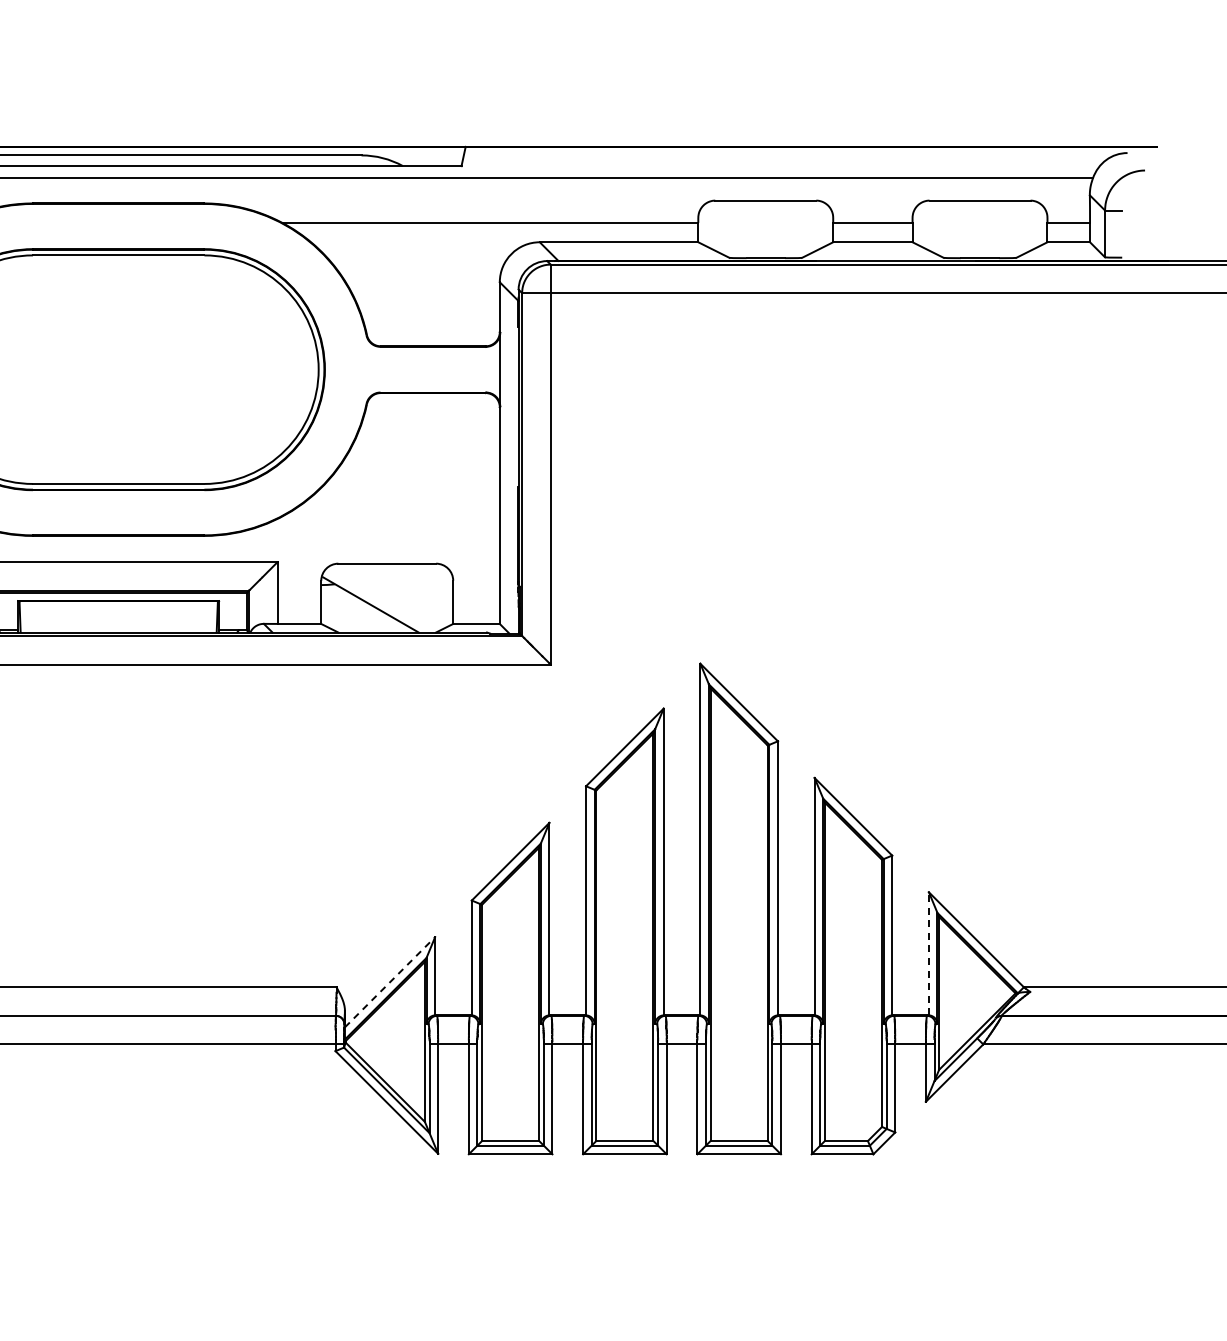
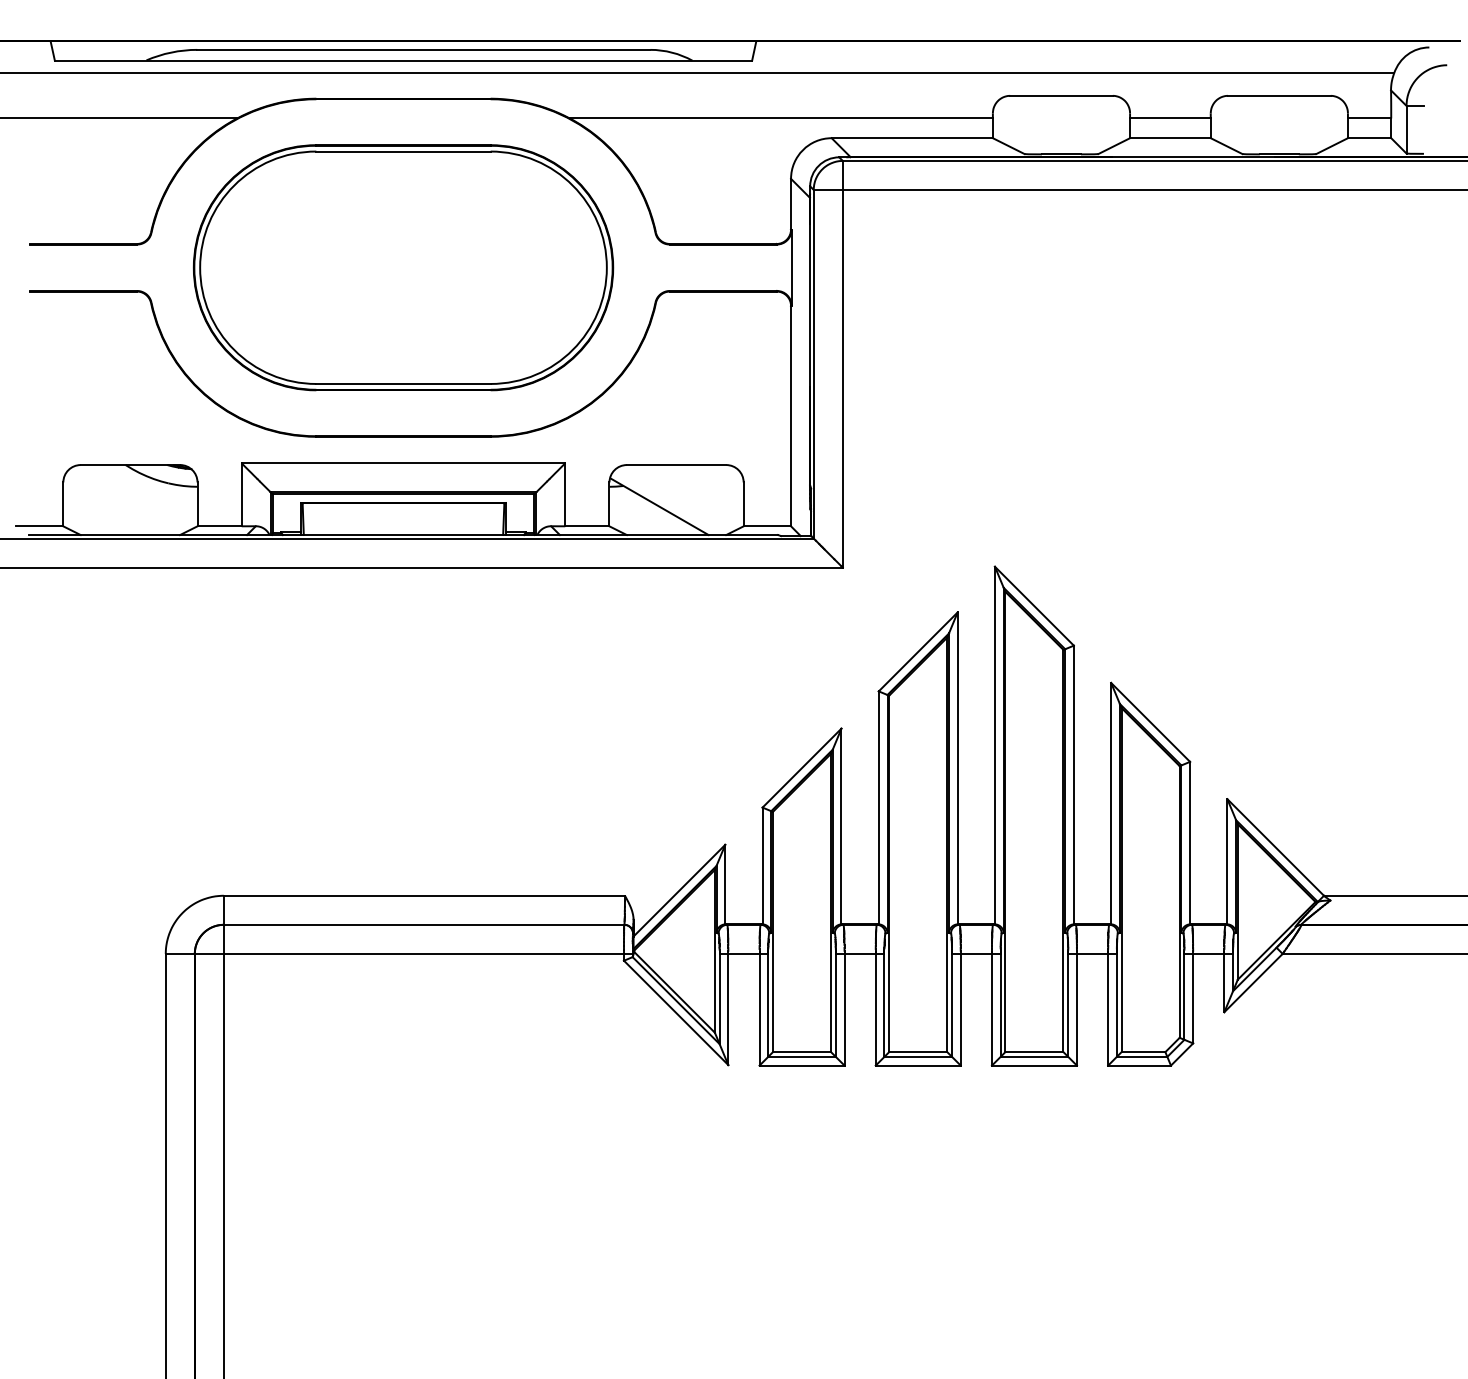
line: (929, 953) -> (1227, 861), dashed -> solid
line: (390, 982) -> (679, 890), dashed -> solid

